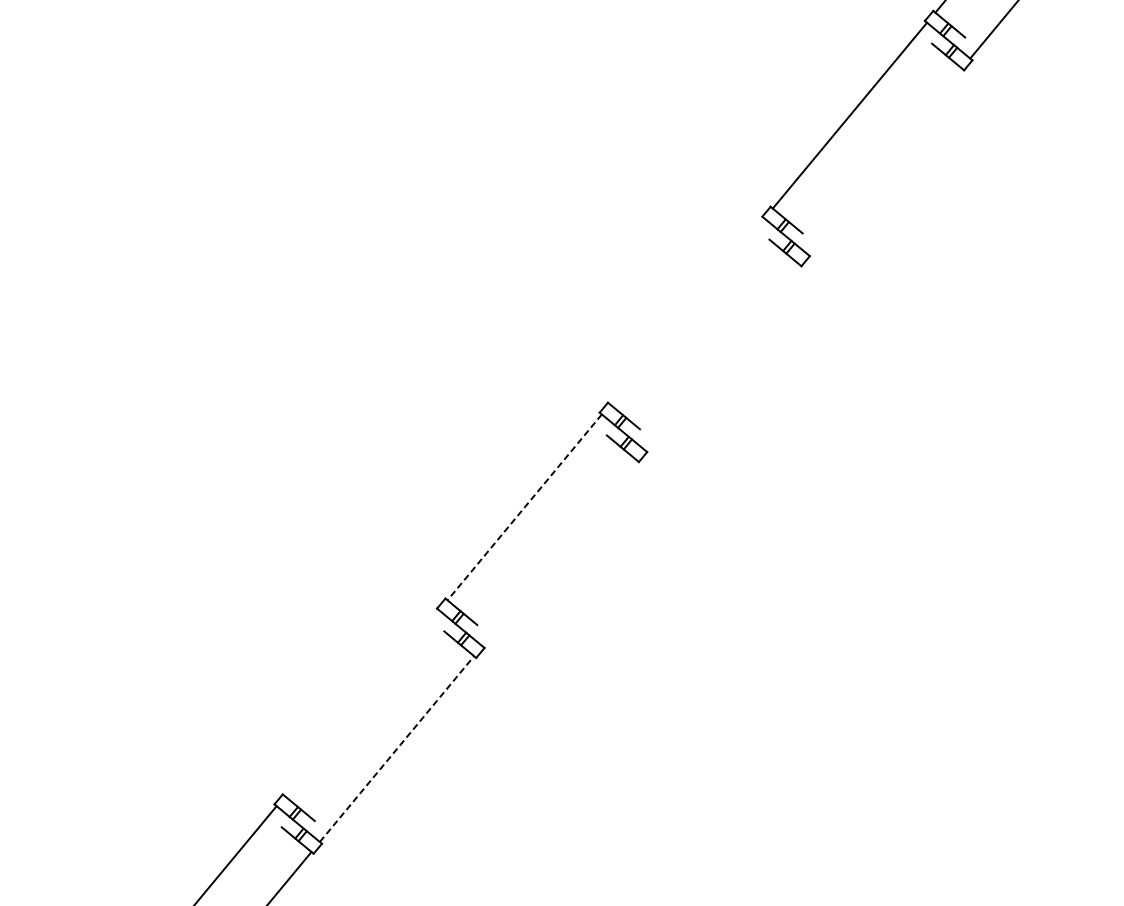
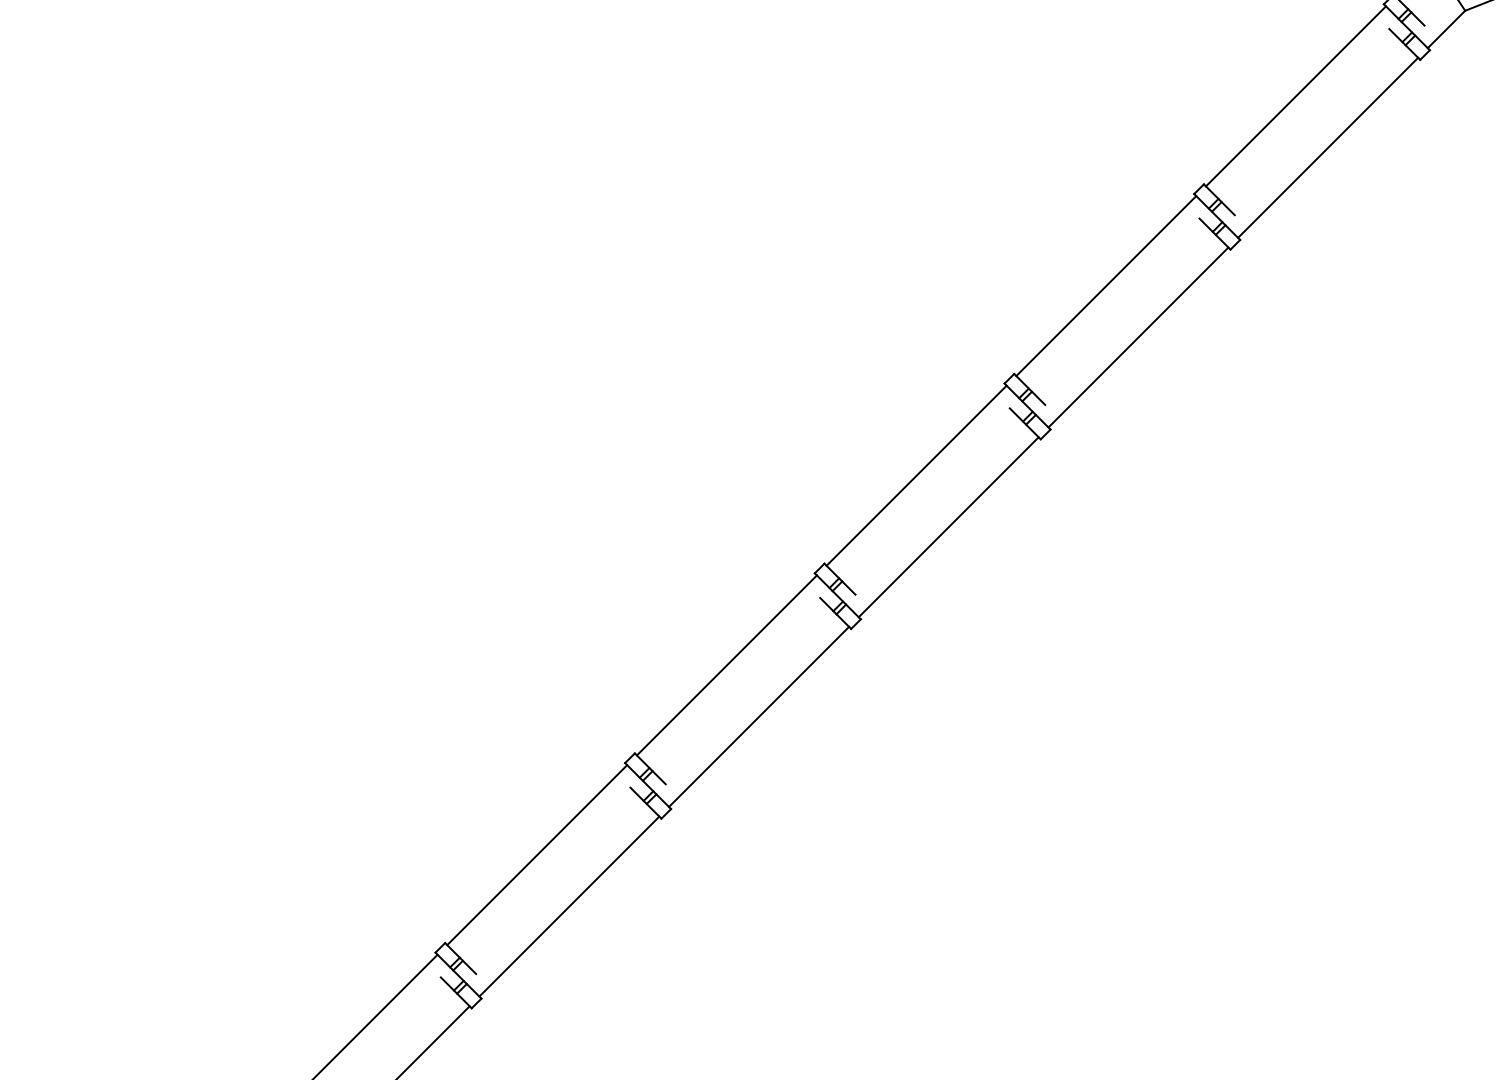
line: (884, 161) -> (1138, 337), added
line: (687, 311) -> (916, 475), added
line: (721, 357) -> (948, 527), added
line: (524, 507) -> (726, 665), dashed -> solid
line: (559, 552) -> (759, 716), added
line: (362, 703) -> (537, 855), added
line: (397, 748) -> (569, 906), dashed -> solid

